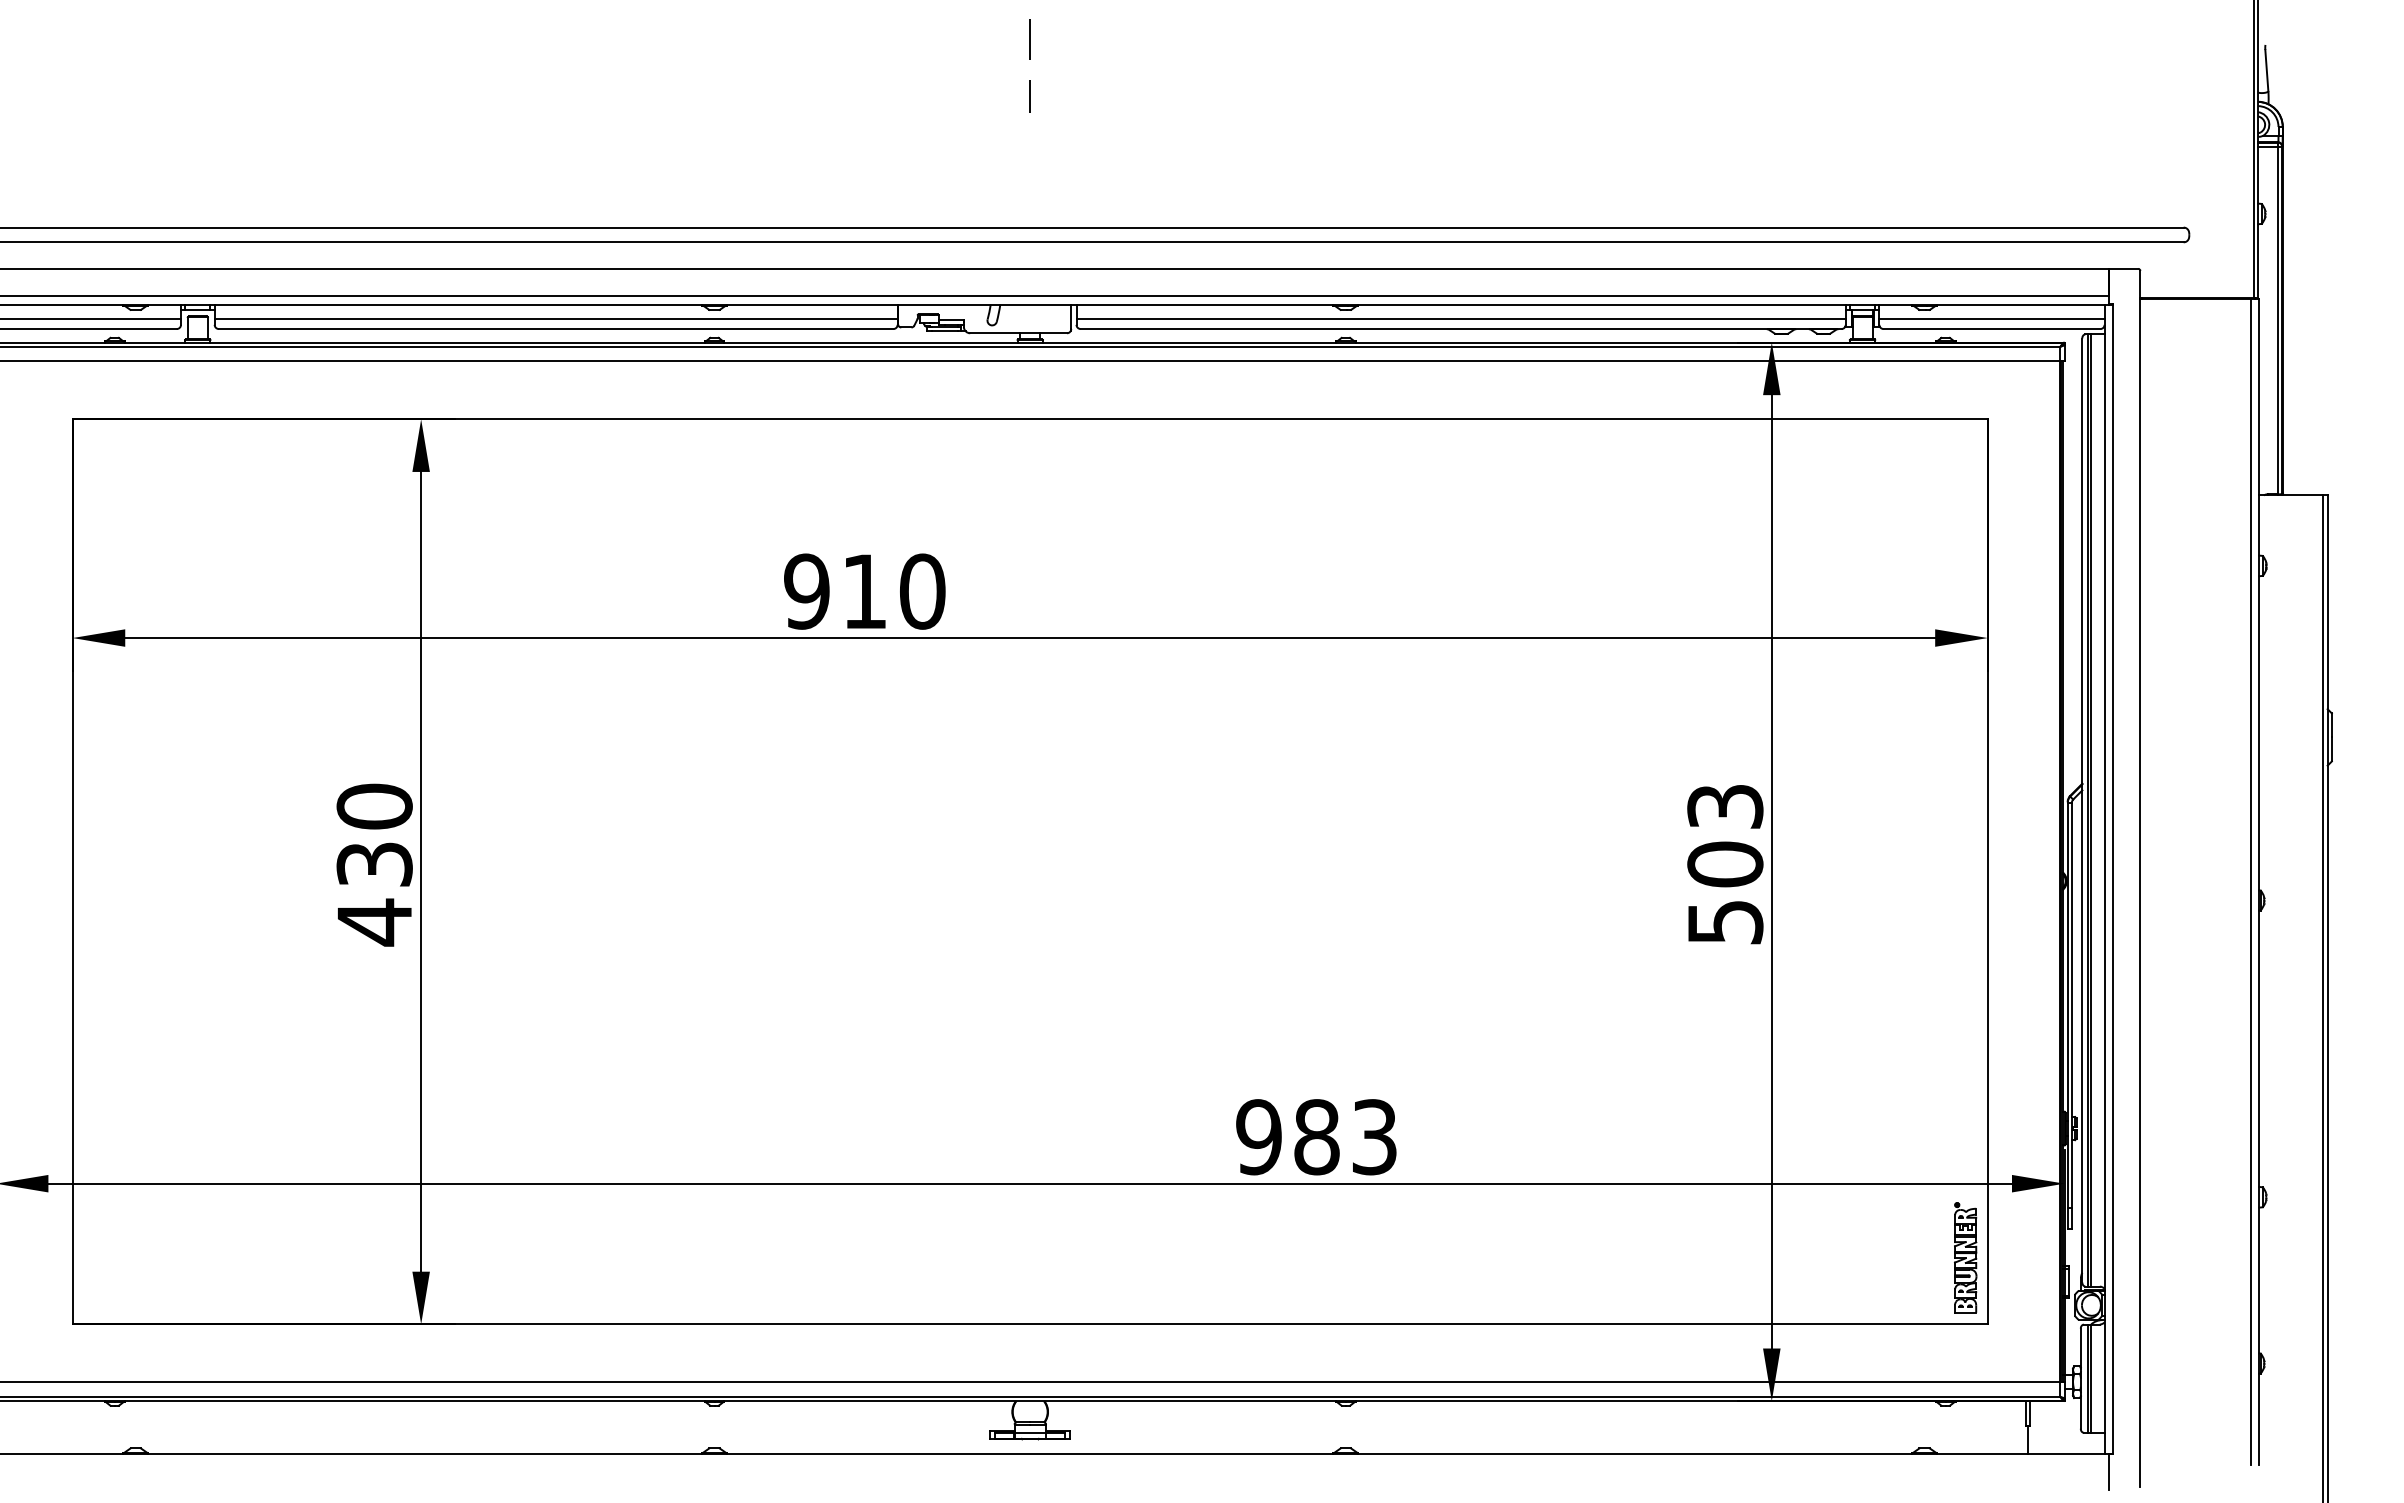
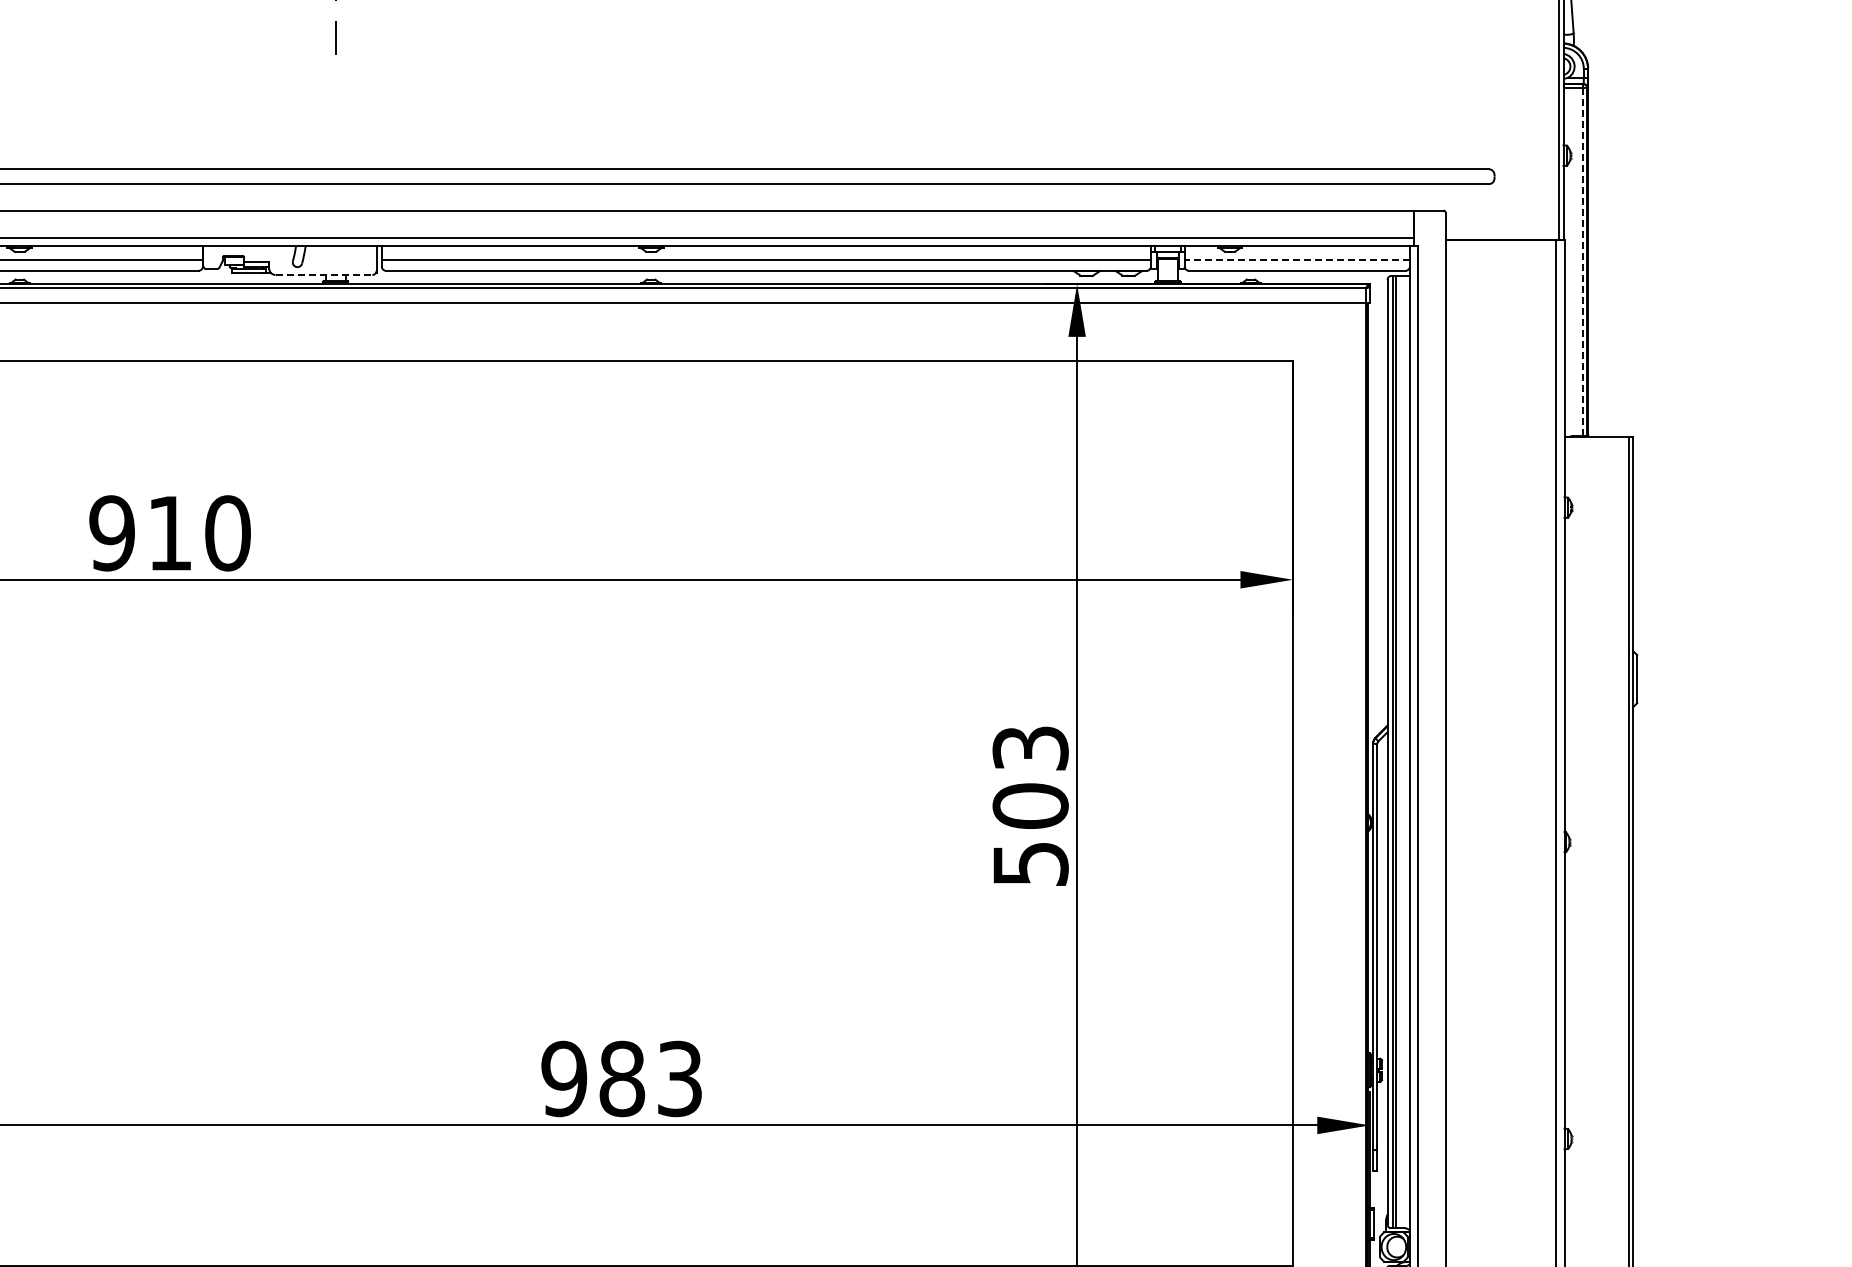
line: (1991, 318) -> (1296, 260), solid -> dashed
line: (2277, 320) -> (1582, 262), solid -> dashed
line: (1019, 333) -> (324, 275), solid -> dashed
part: (1965, 1257) -> (1270, 1199), removed

